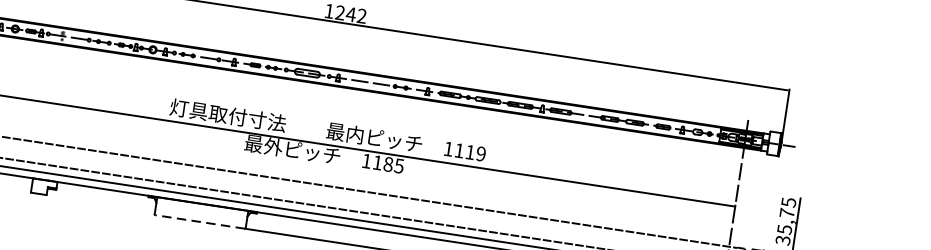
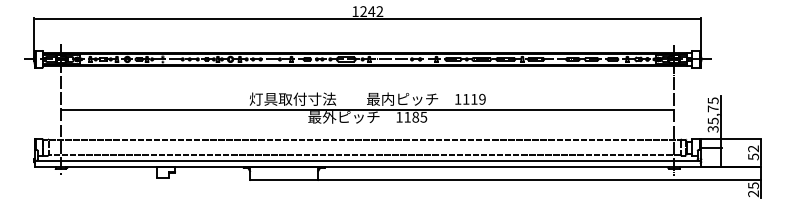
line: (200, 222) -> (284, 180), dashed -> solid

